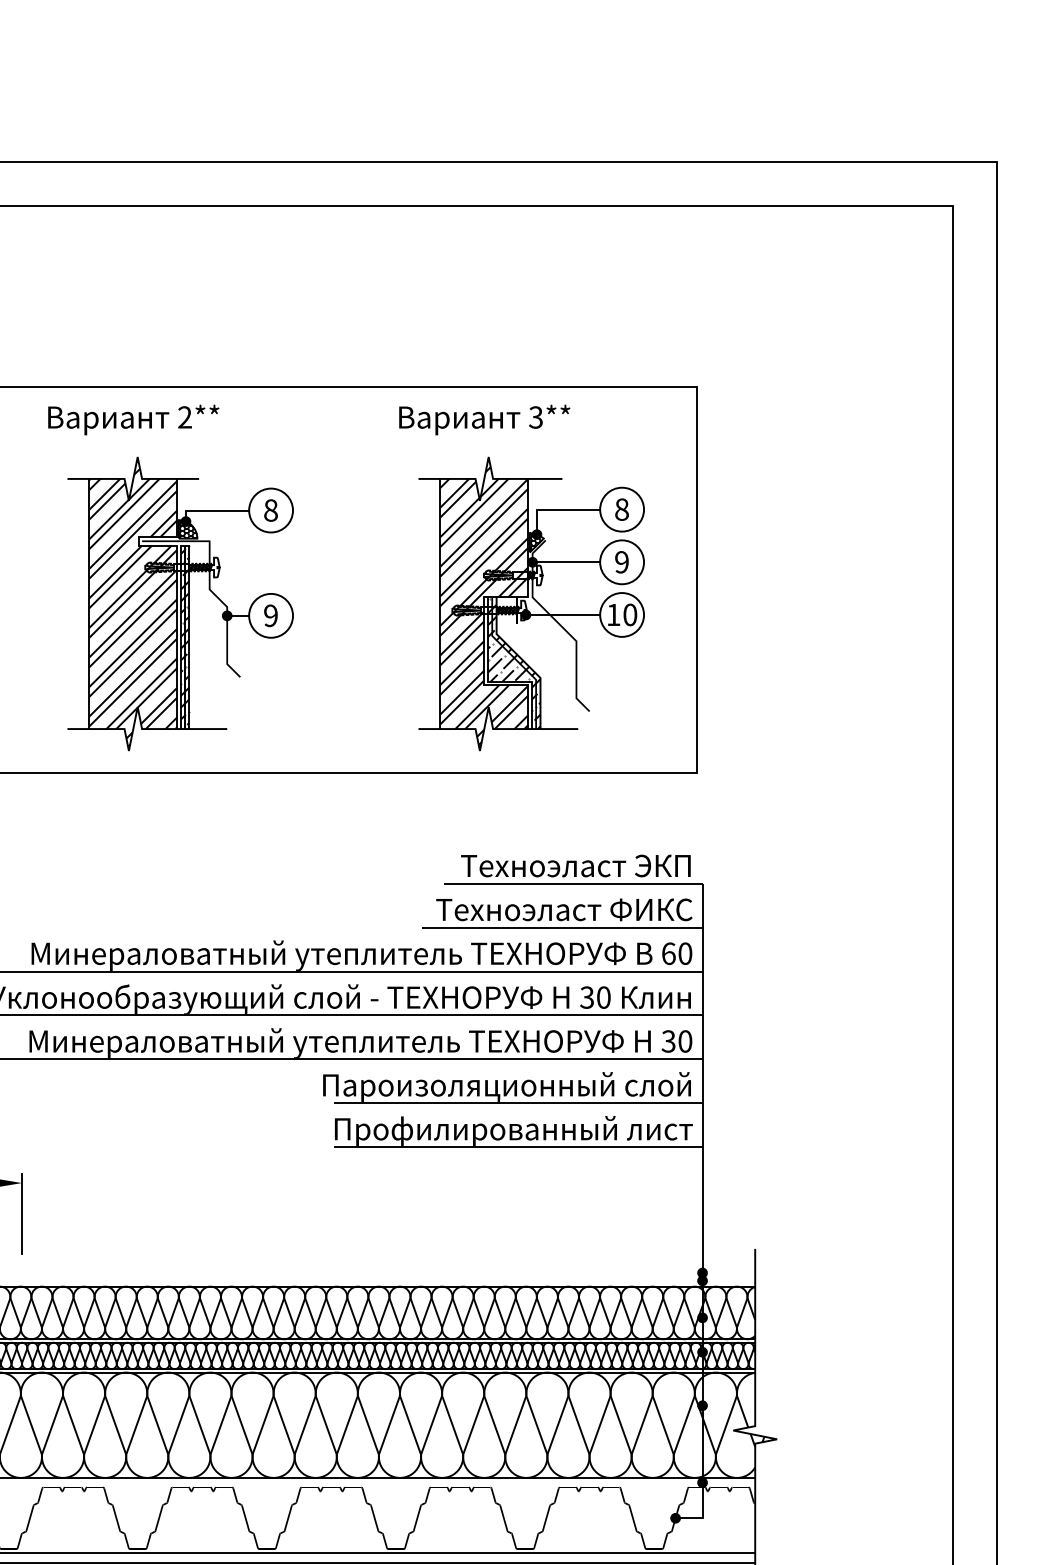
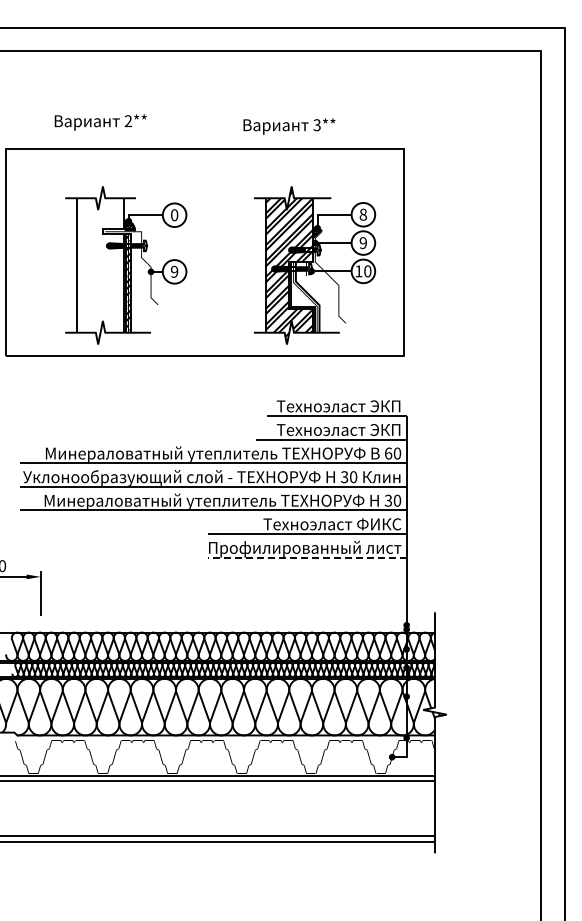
text: (133, 419) -> (100, 122), moved
text: (484, 419) -> (289, 126), moved
text: (270, 509) -> (174, 214), 8 -> 0
hatch: (133, 603) -> (100, 265), removed
hatch: (514, 663) -> (305, 297), removed
text: (564, 908) -> (332, 429), Техноэласт ФИКС -> Техноэласт ЭКП
text: (506, 1085) -> (301, 524), Пароизоляционный слой -> Техноэласт ФИКС
line: (518, 1147) -> (307, 557), solid -> dashed

